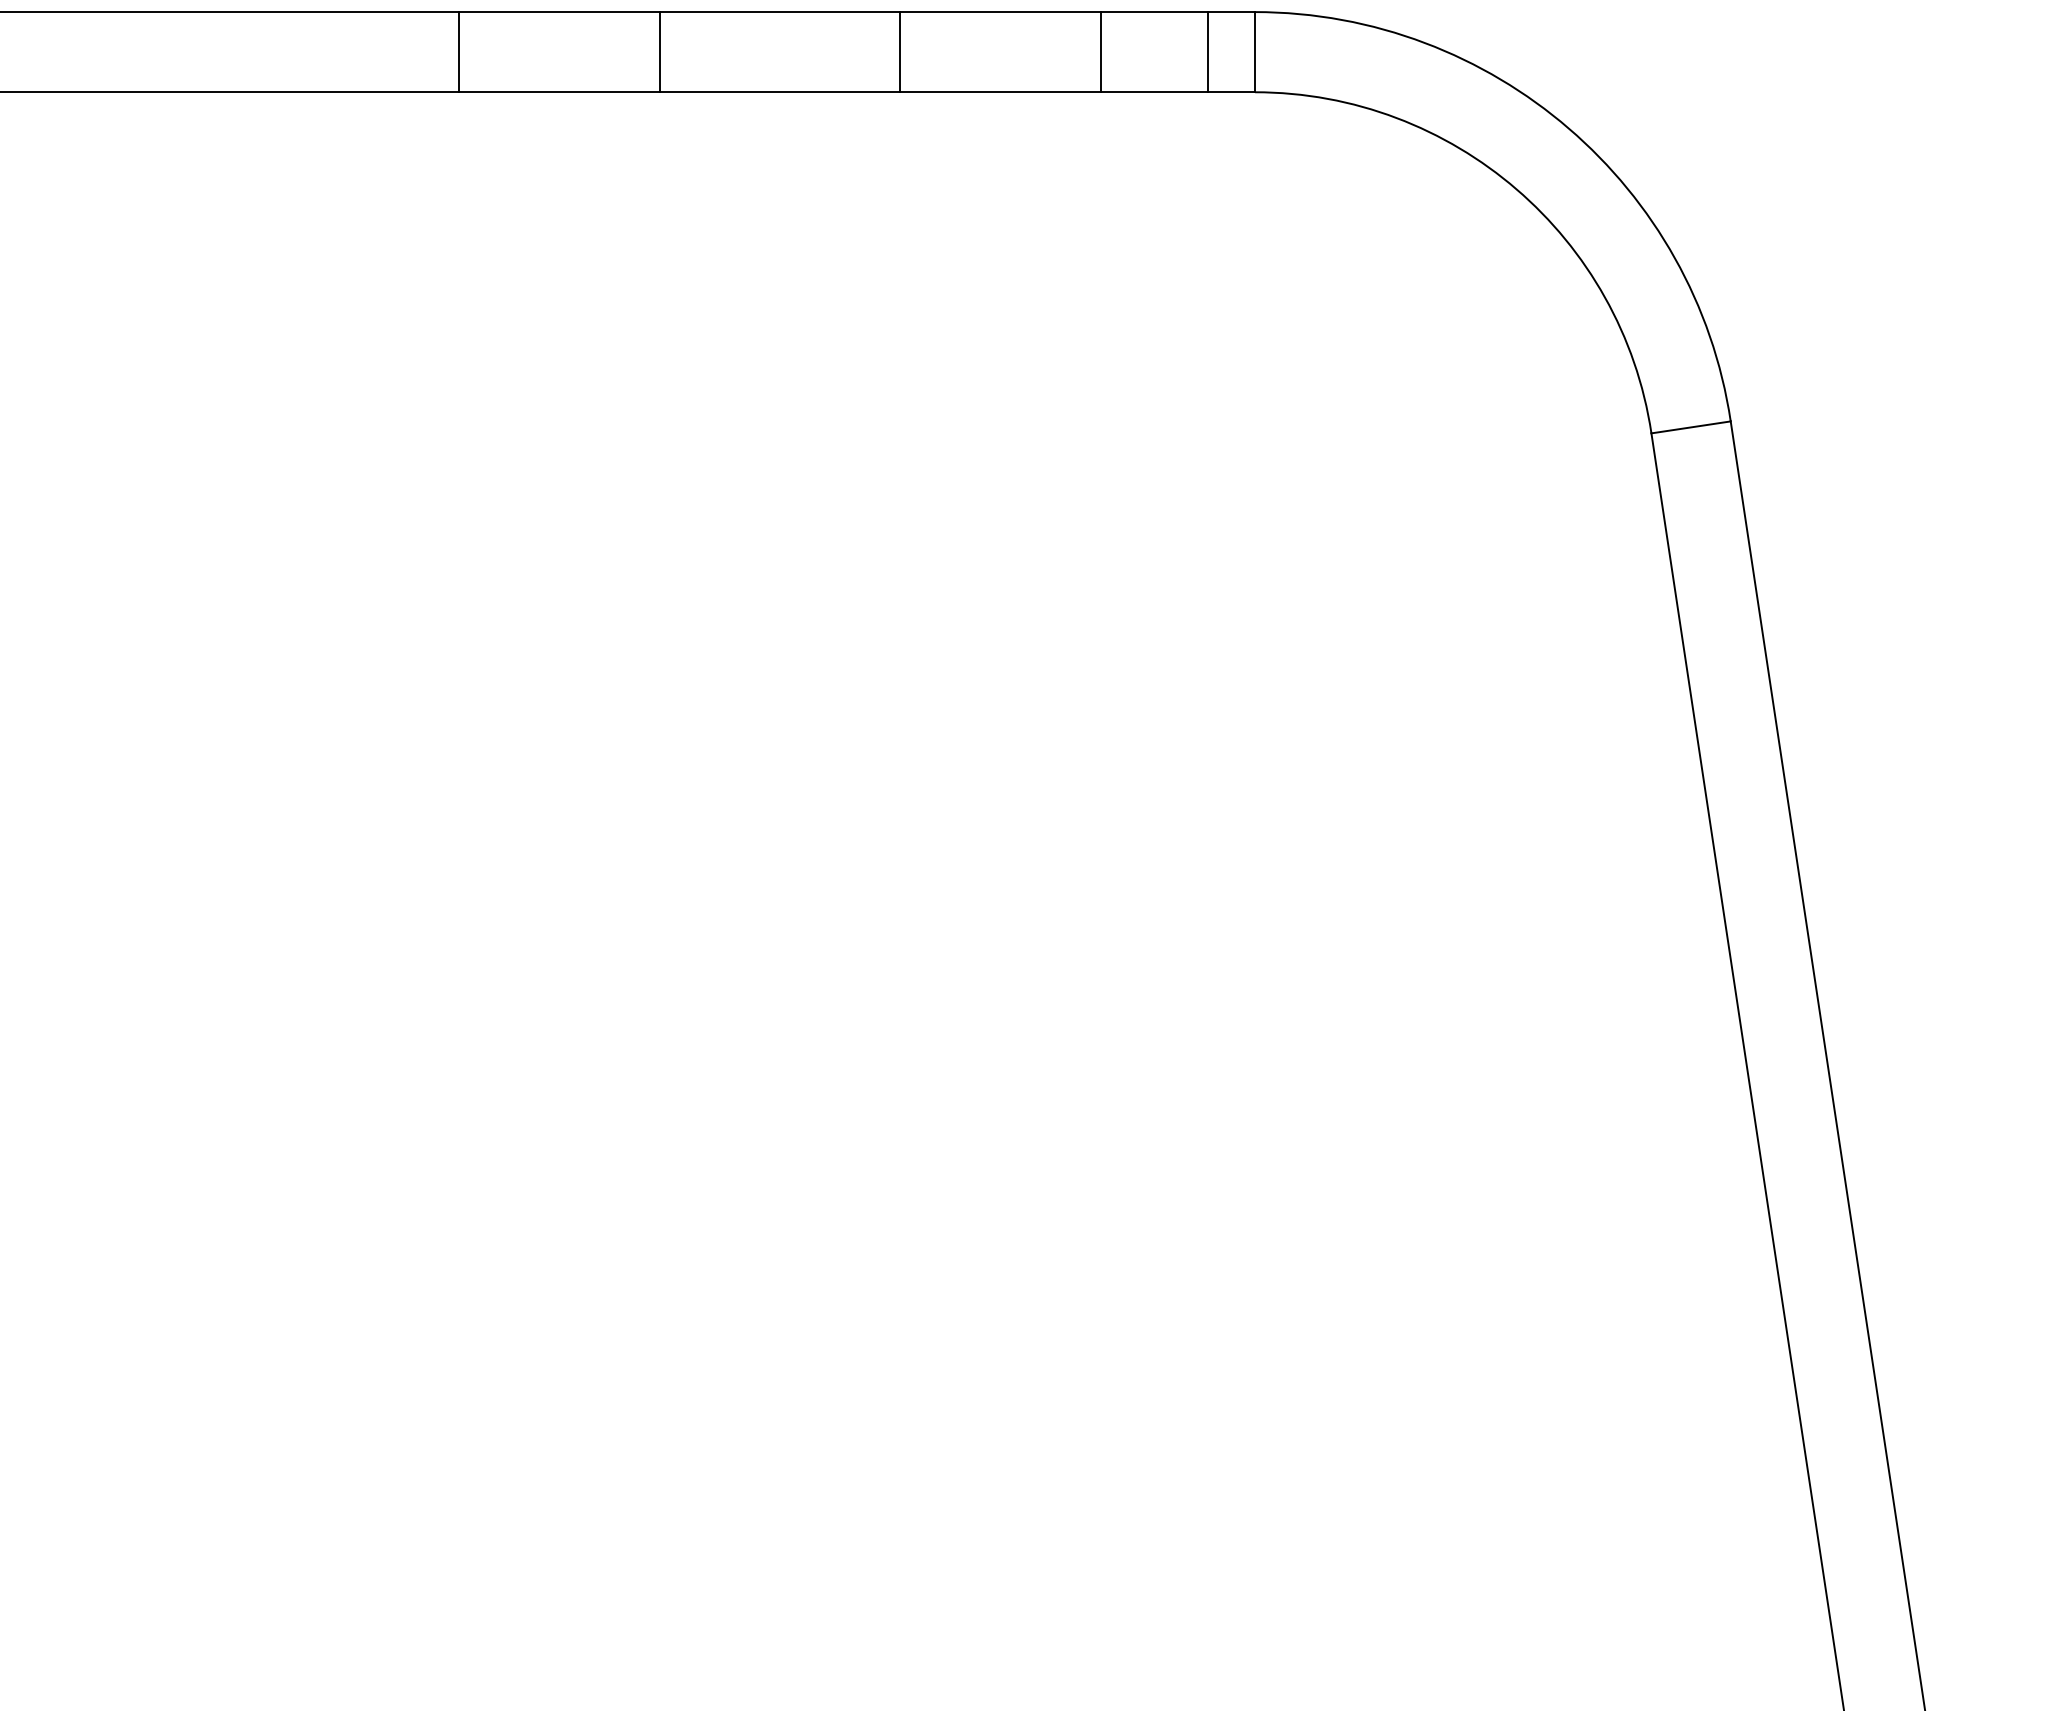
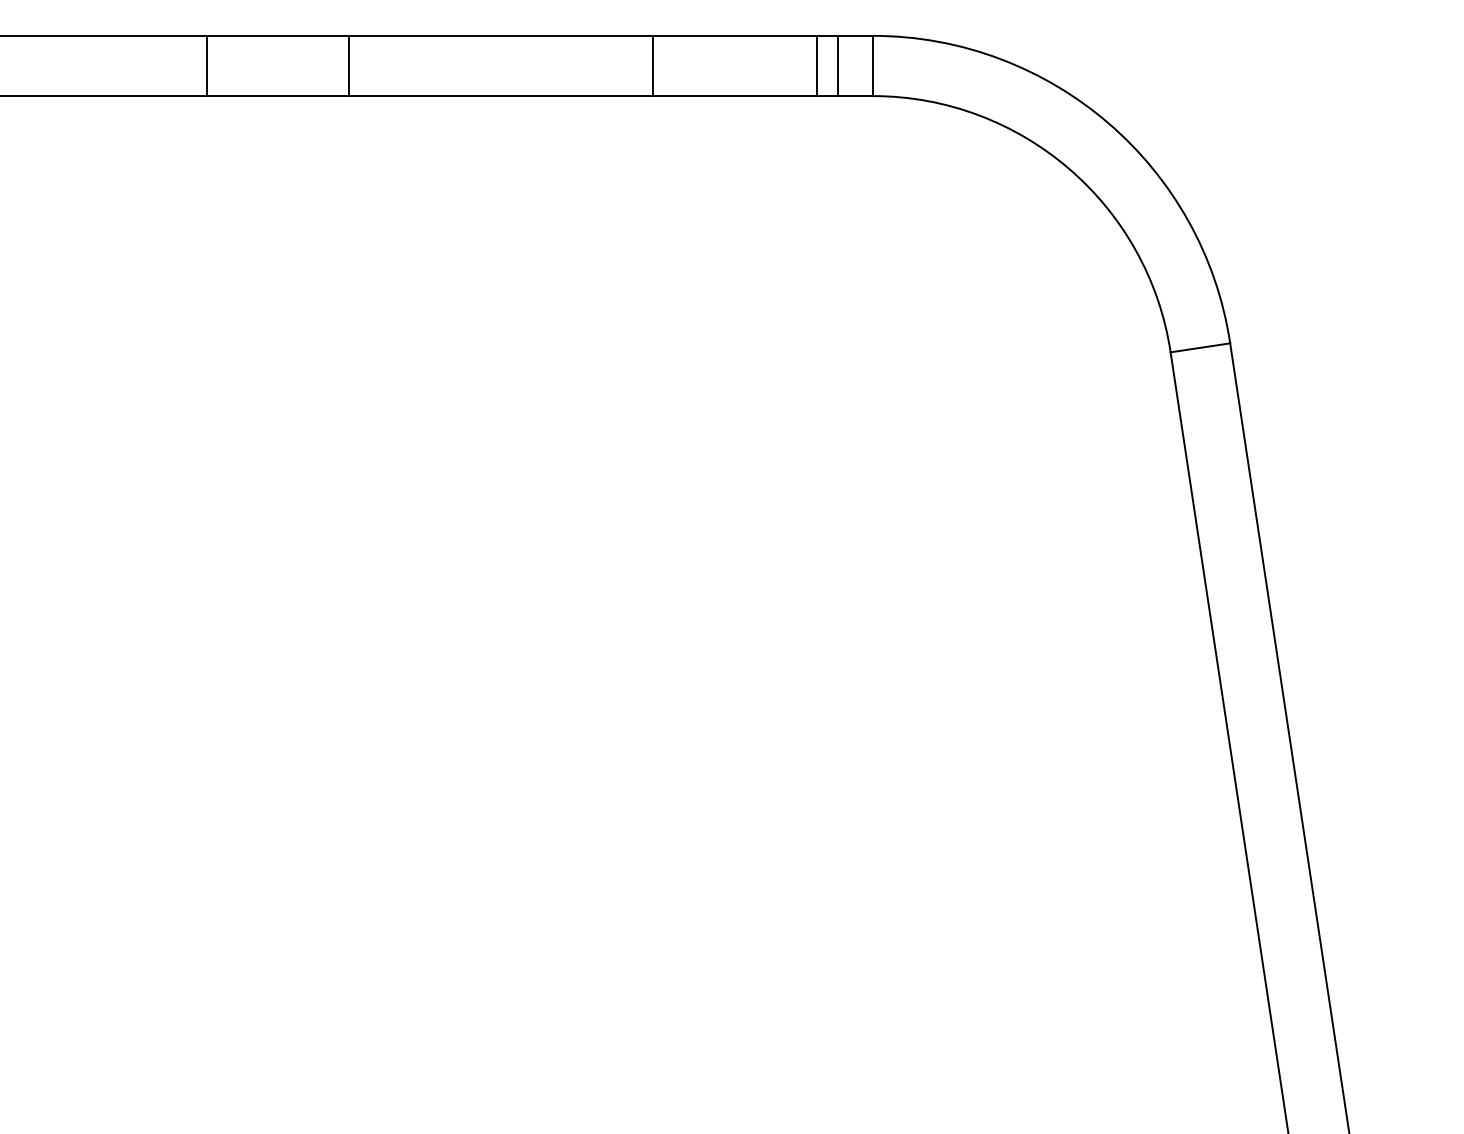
line: (459, 52) -> (207, 66), moved
line: (659, 52) -> (348, 66), moved
line: (900, 52) -> (653, 66), moved
line: (1100, 52) -> (816, 66), moved

